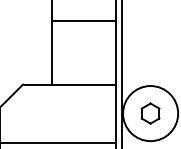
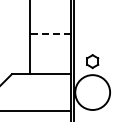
line: (82, 20) -> (49, 33), solid -> dashed
part: (150, 113) -> (92, 61), moved

